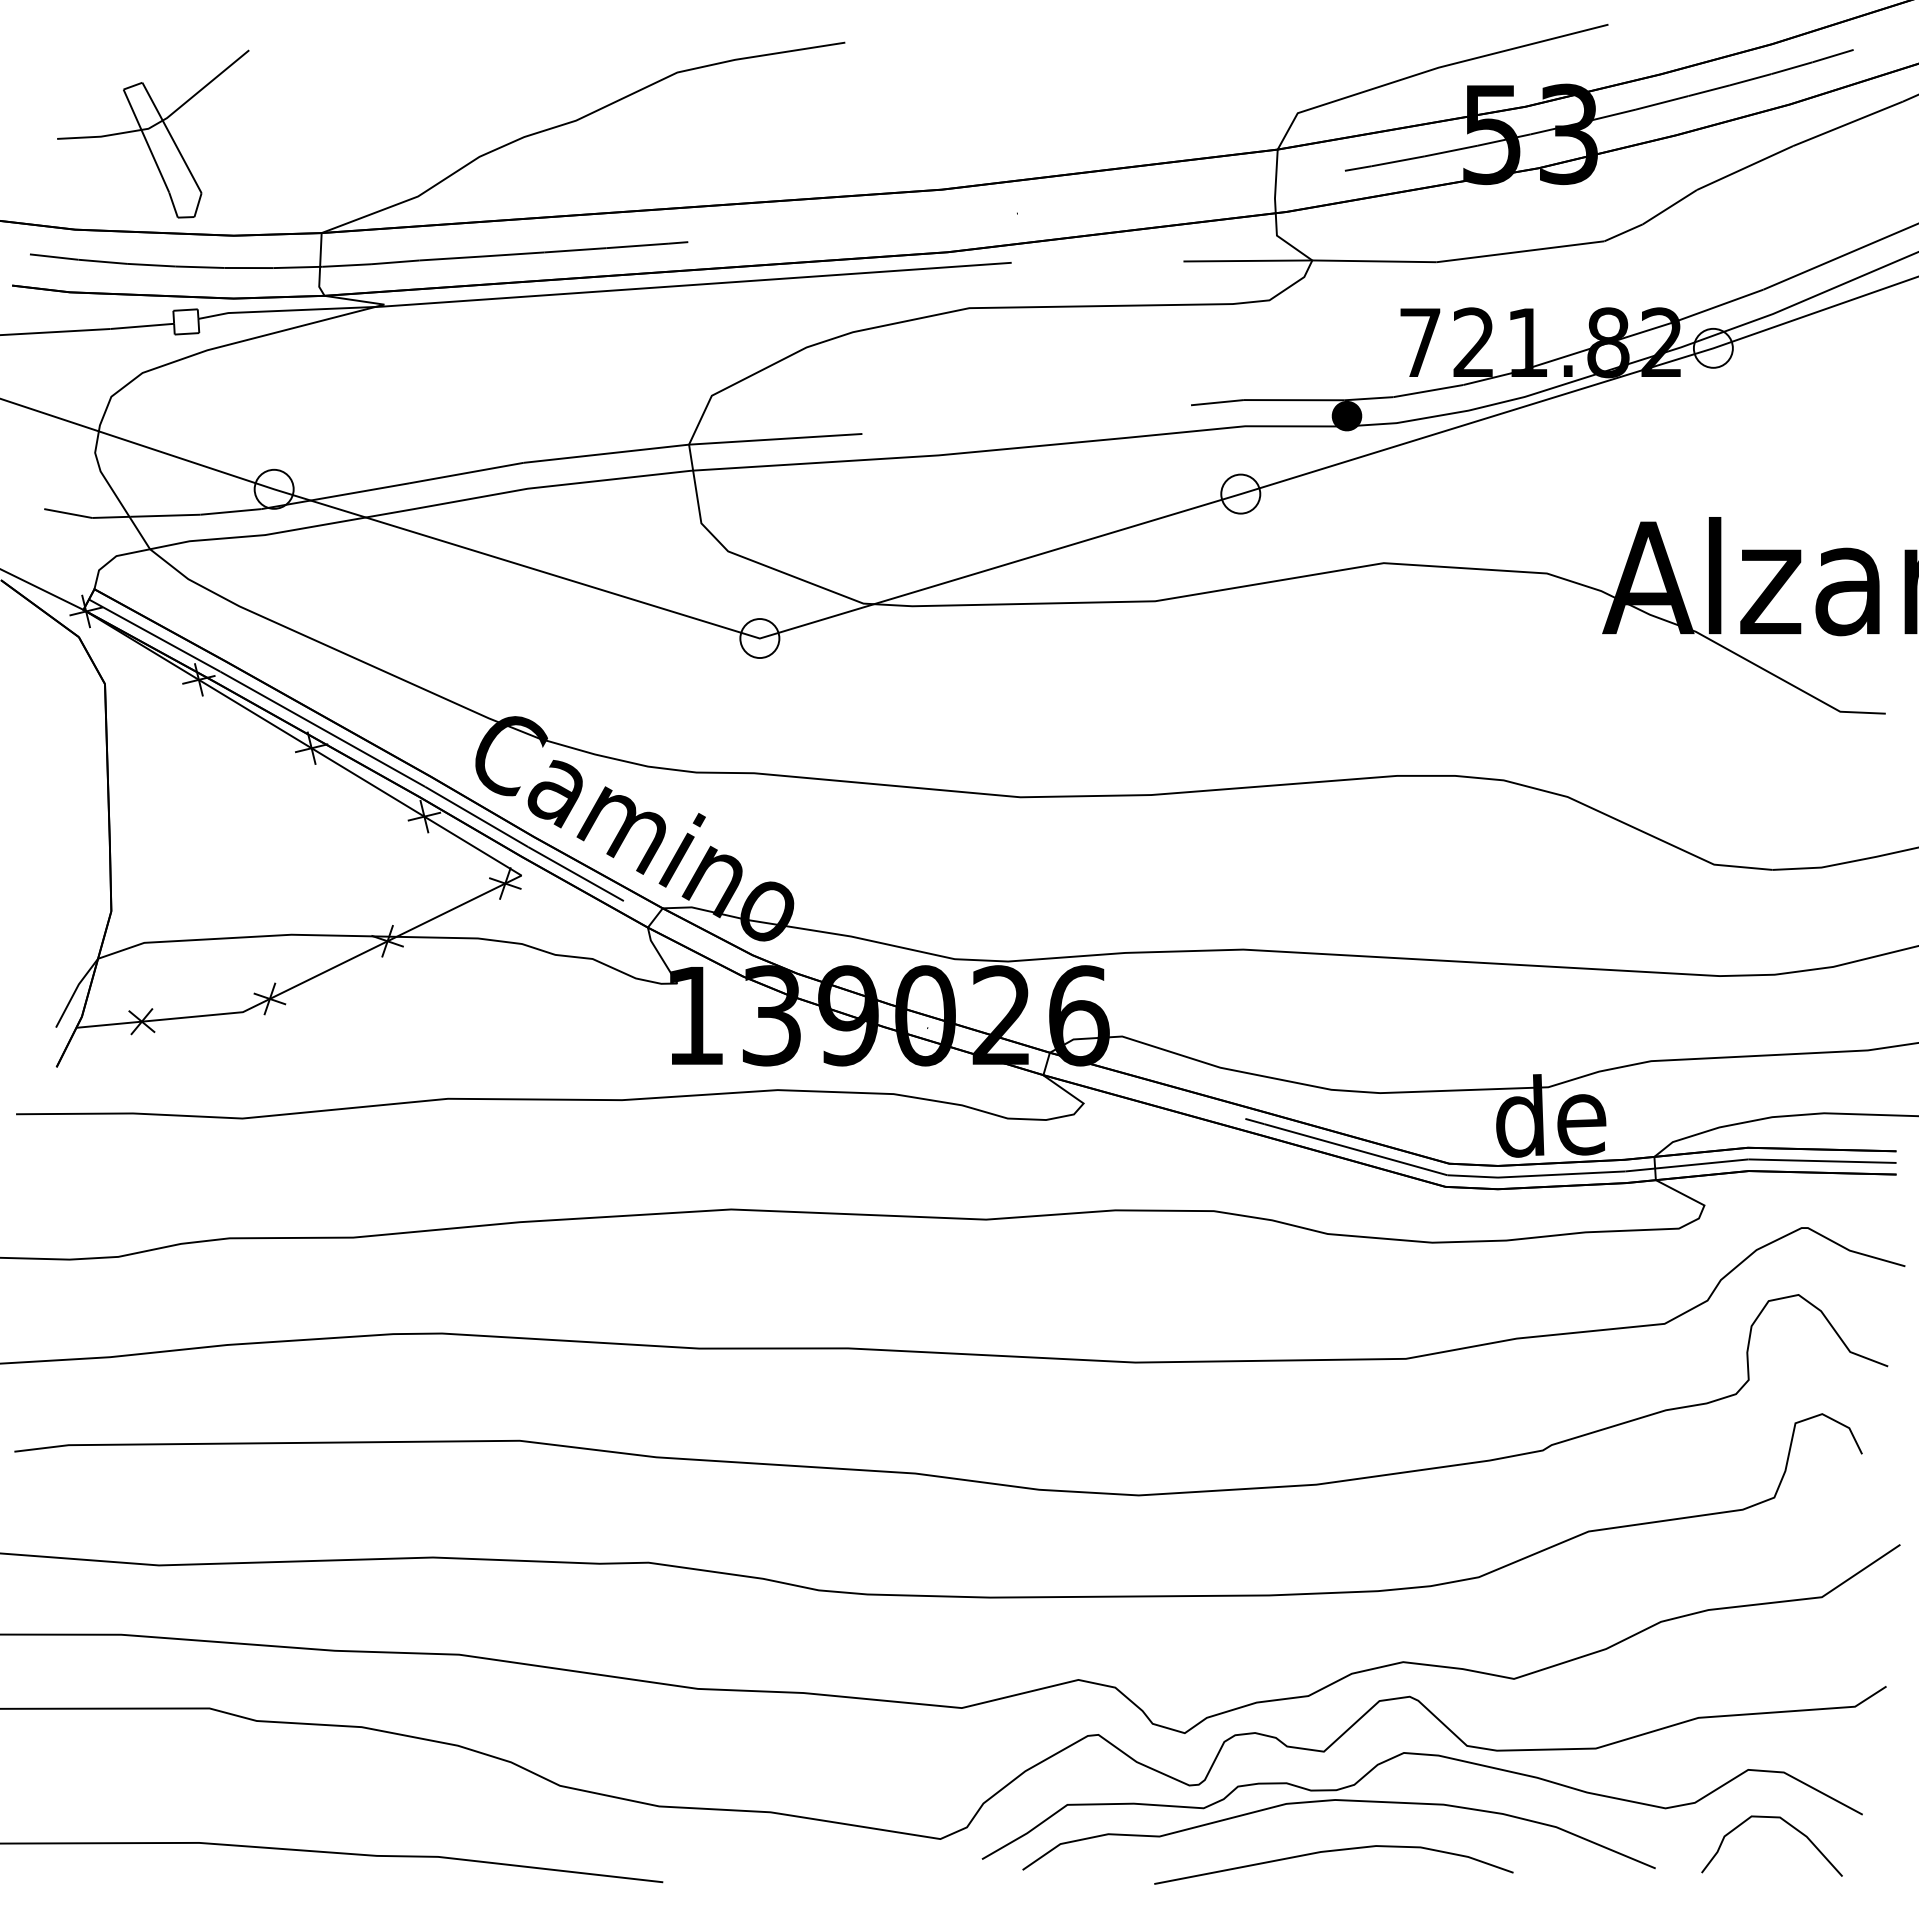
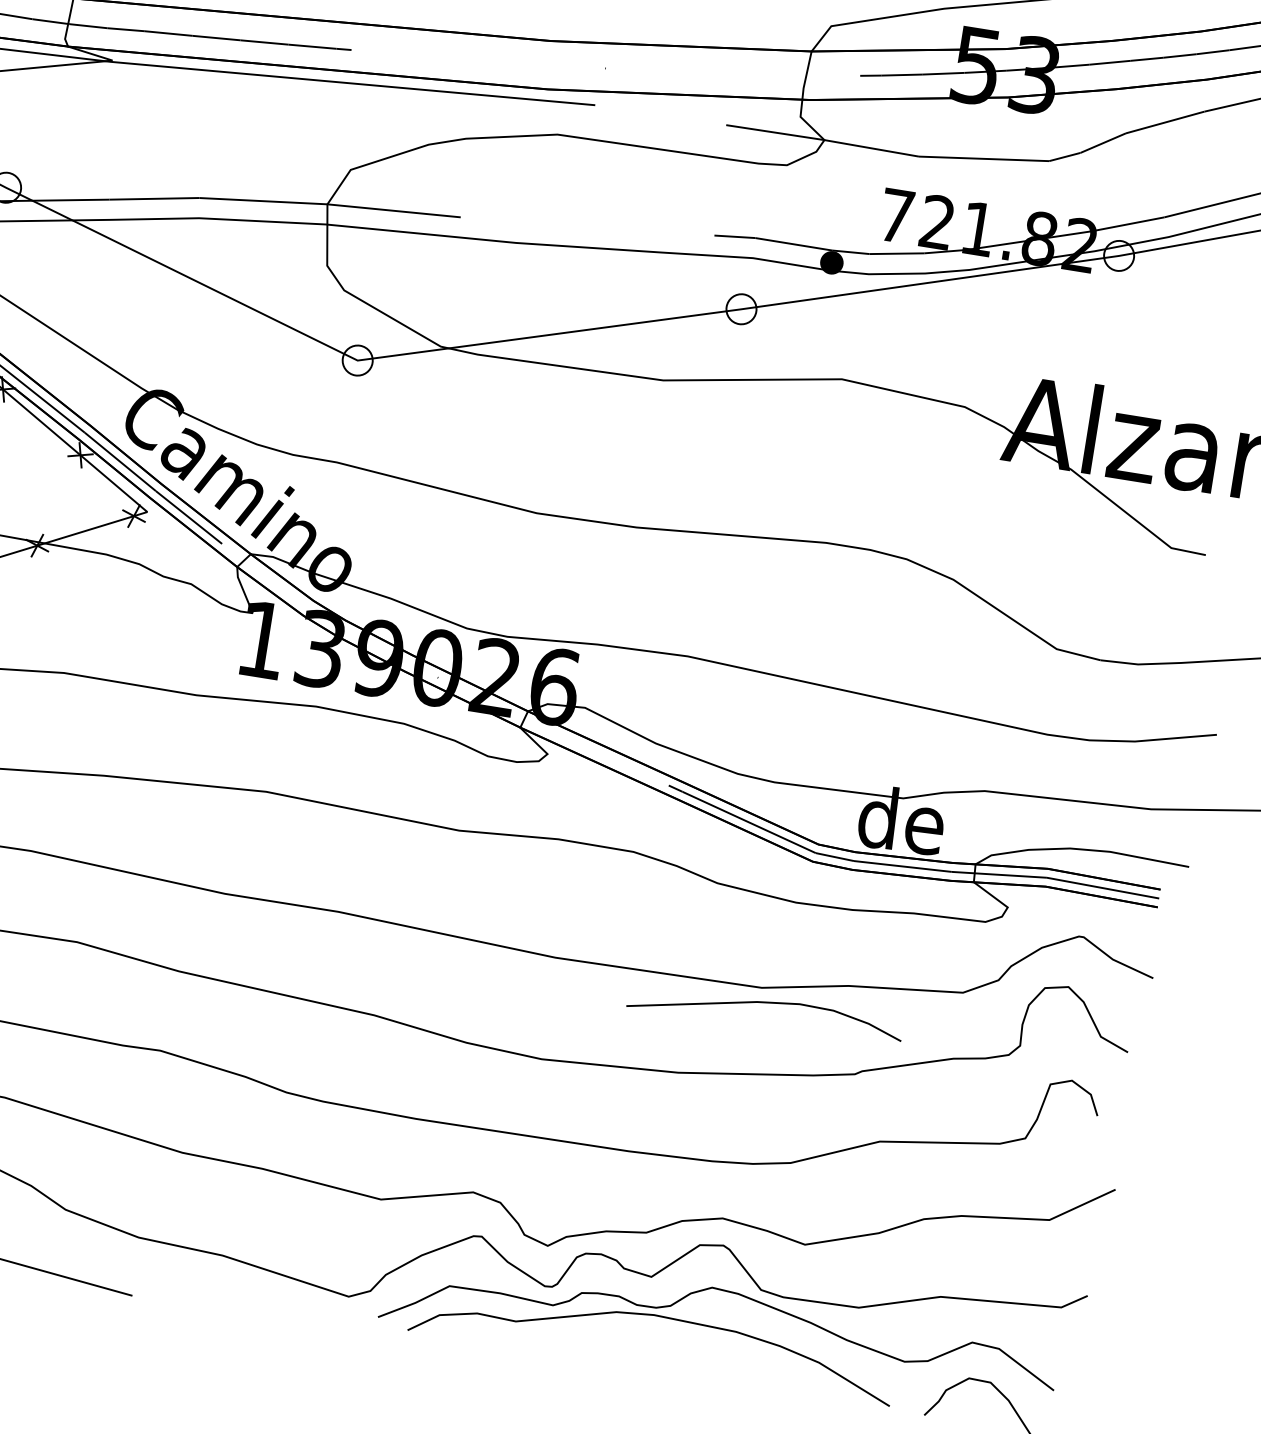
curve: (1333, 1851) -> (766, 1003), moved

